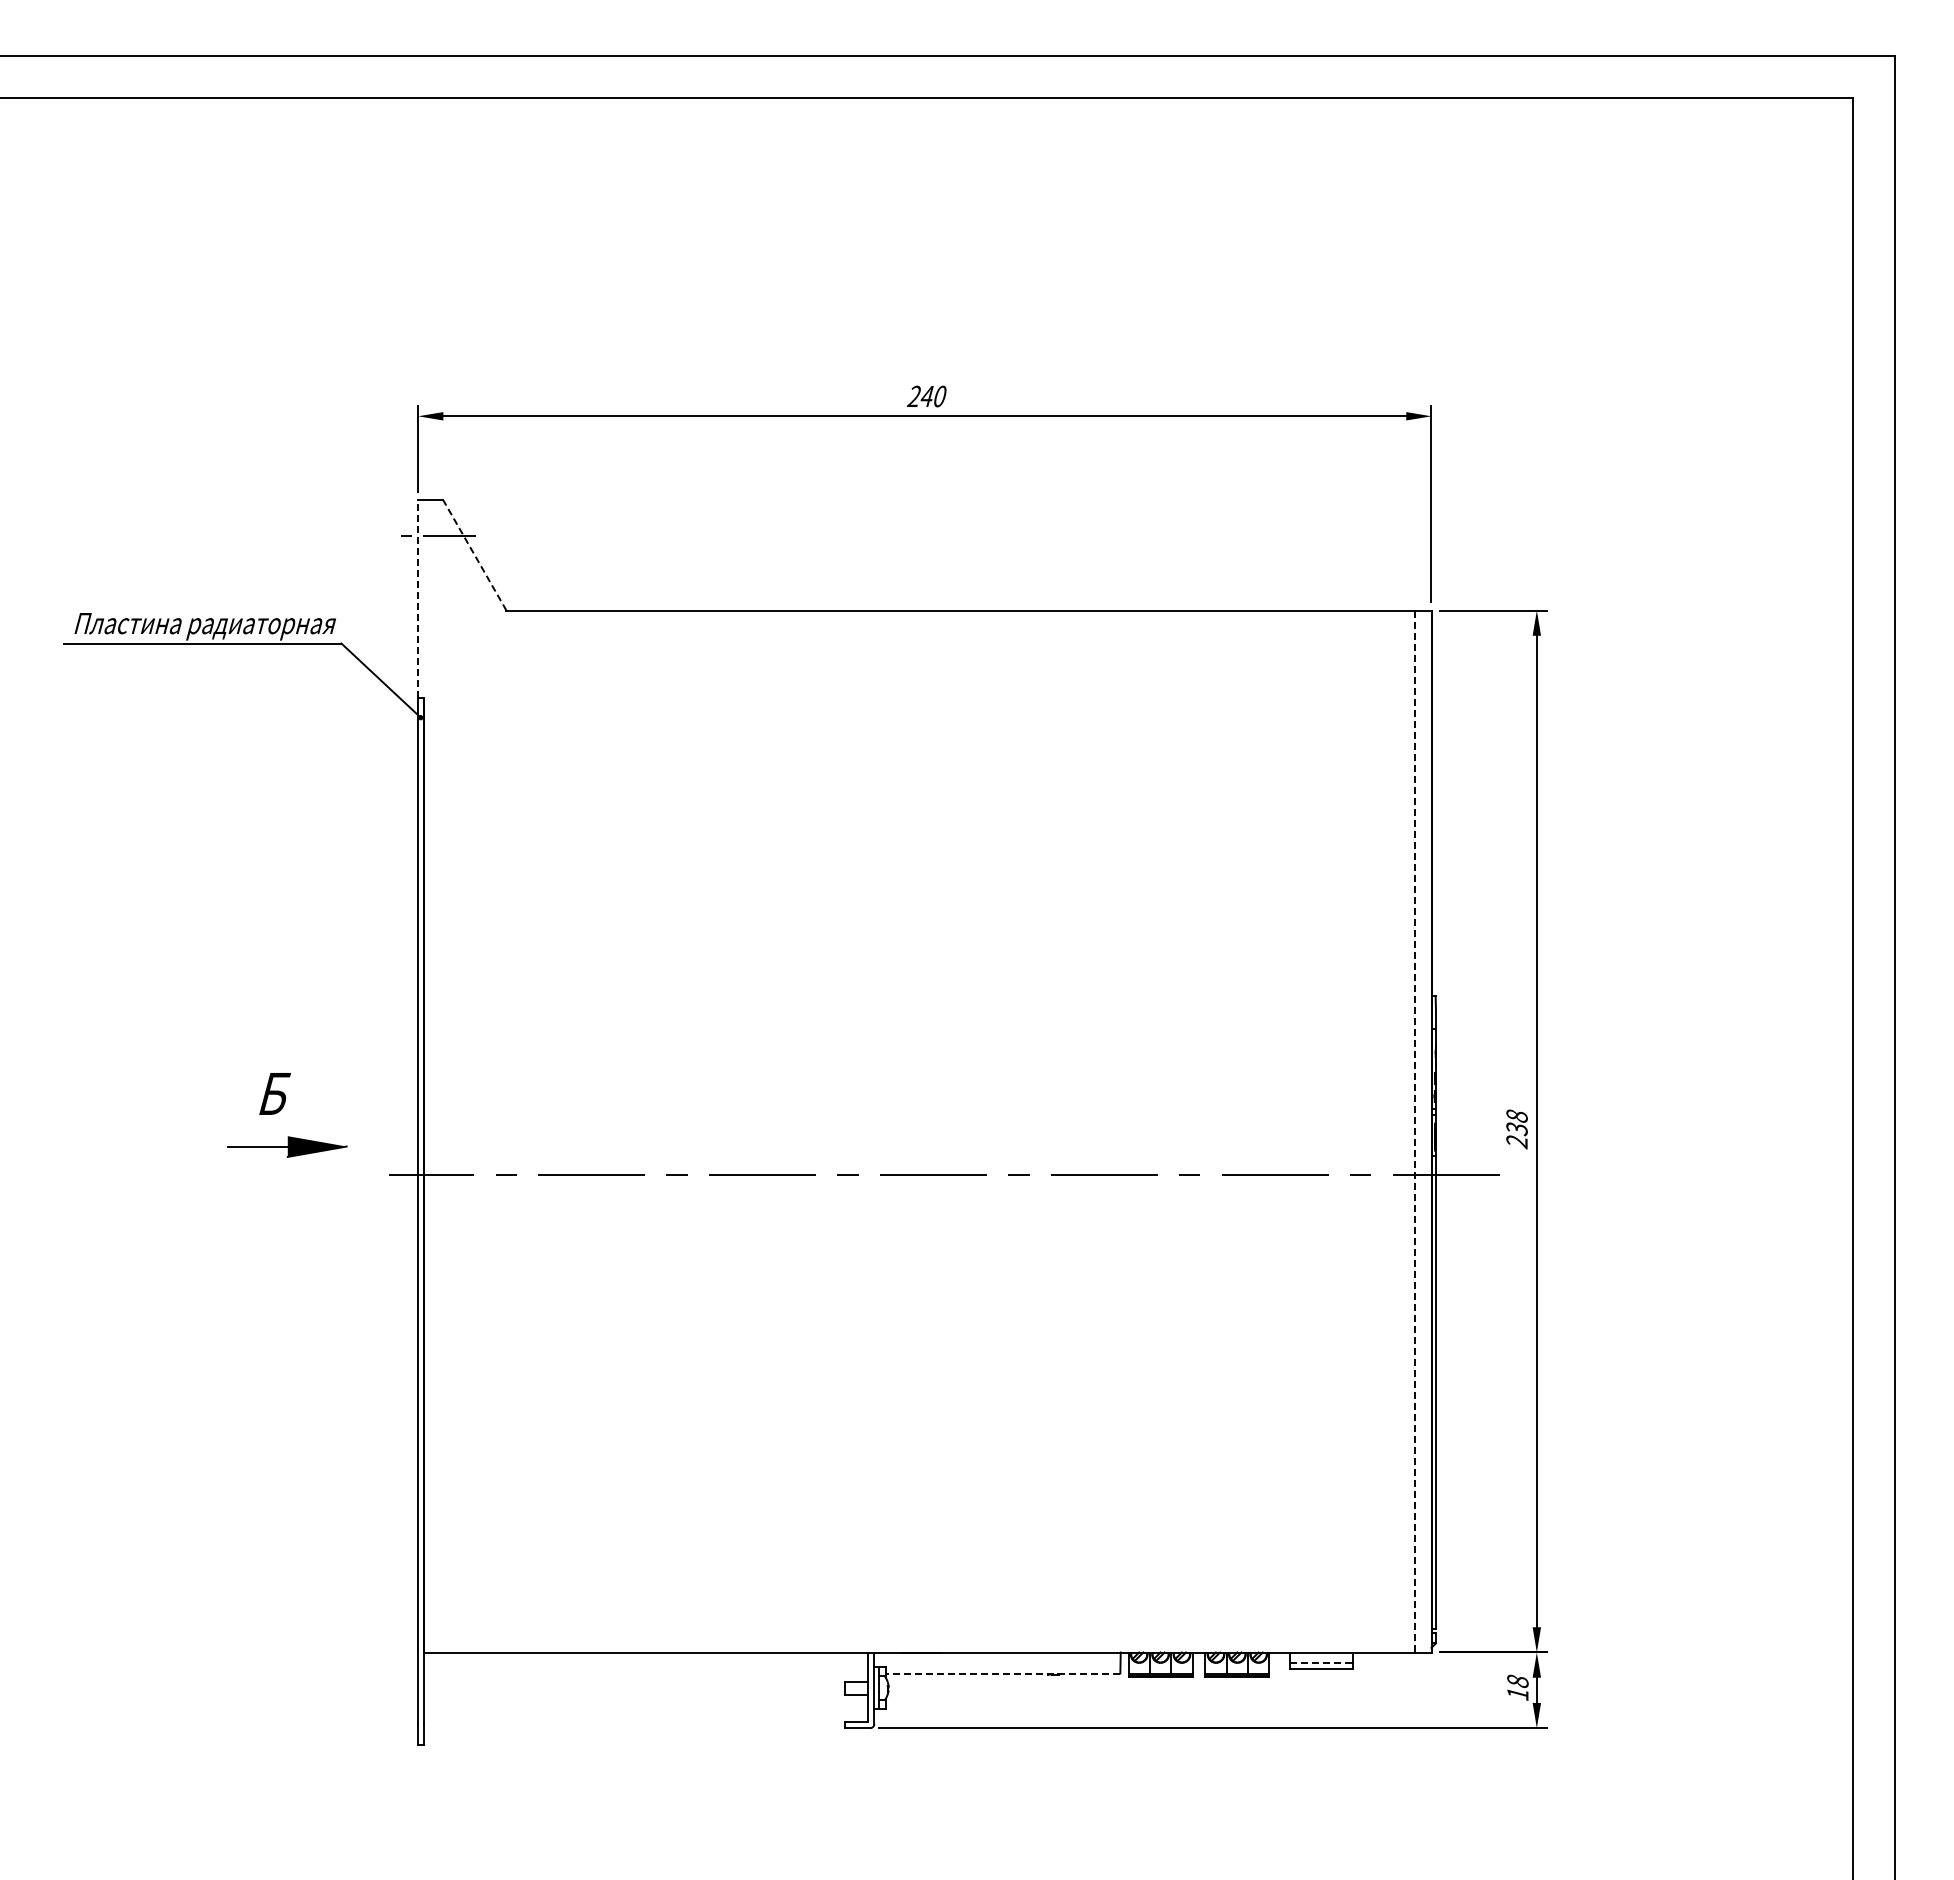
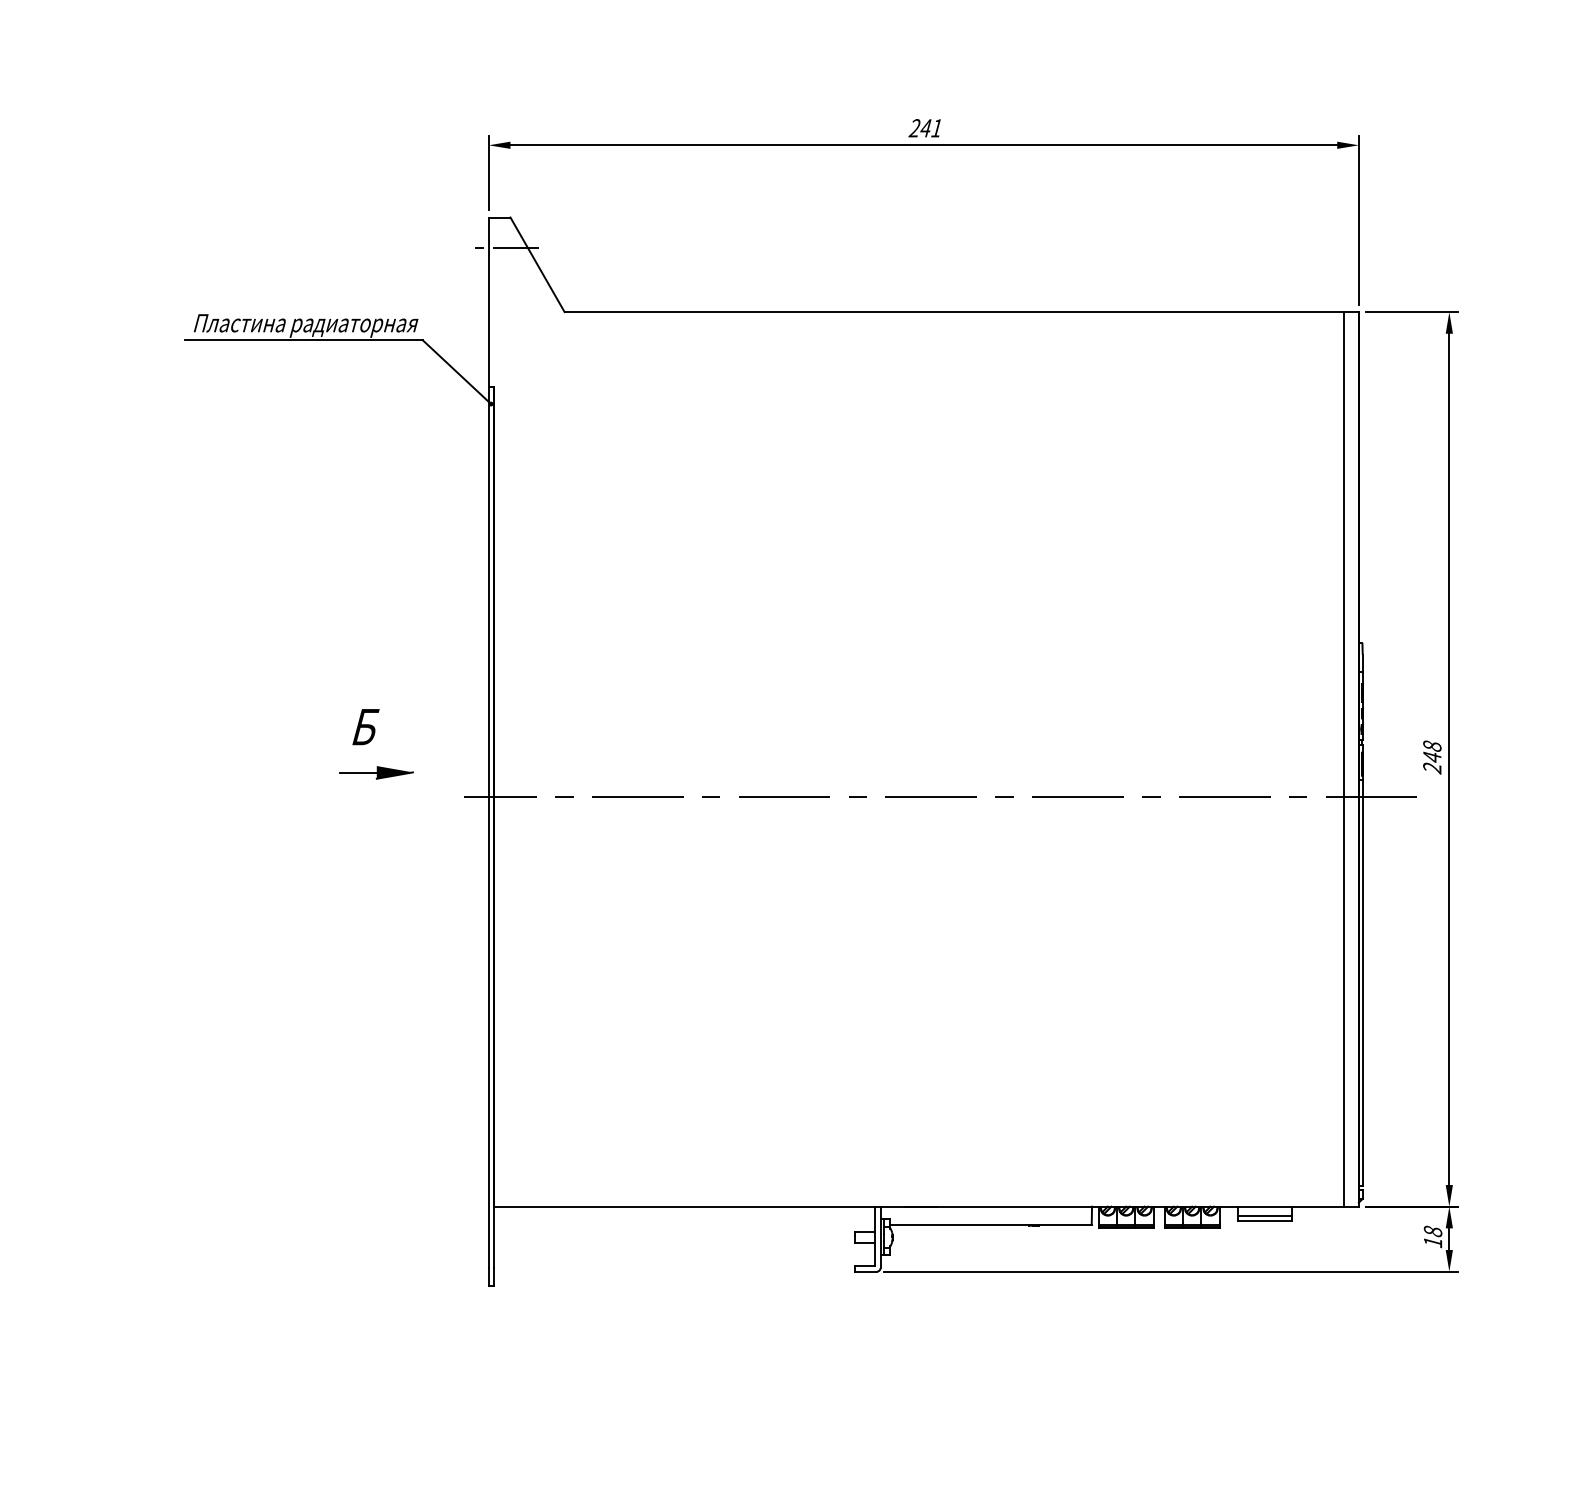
text: (939, 396) -> (936, 128), 240 -> 241
line: (474, 555) -> (537, 264), dashed -> solid
line: (418, 599) -> (489, 302), dashed -> solid
text: (1516, 1129) -> (1431, 757), 238 -> 248
line: (1414, 1131) -> (1344, 759), dashed -> solid
part: (287, 1146) -> (376, 772), size x0.71
line: (1321, 1663) -> (1264, 1216), dashed -> solid
line: (1002, 1673) -> (990, 1224), dashed -> solid

